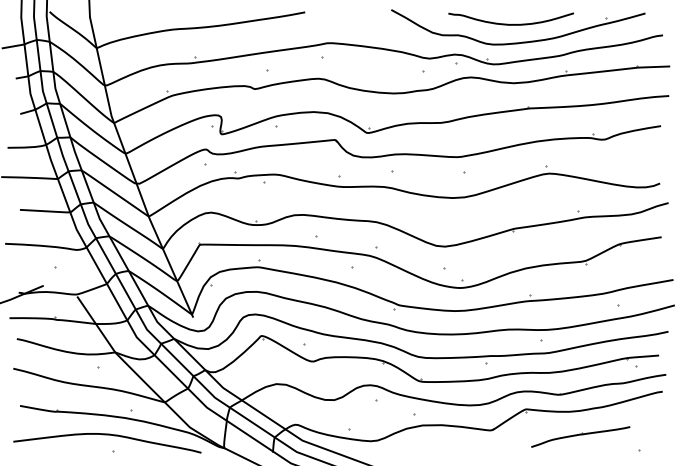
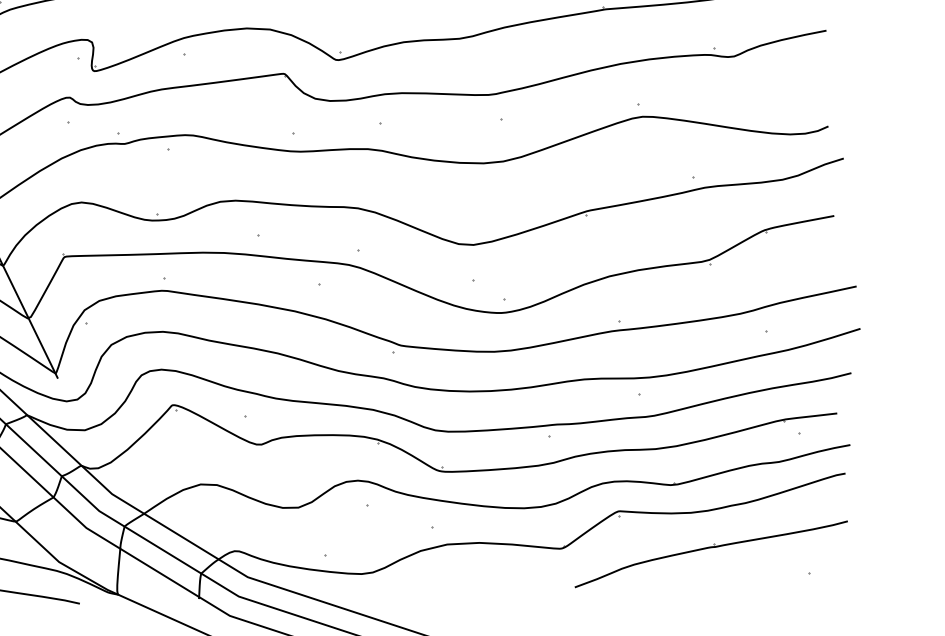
part: (580, 436) -> (711, 553), size x1.67

